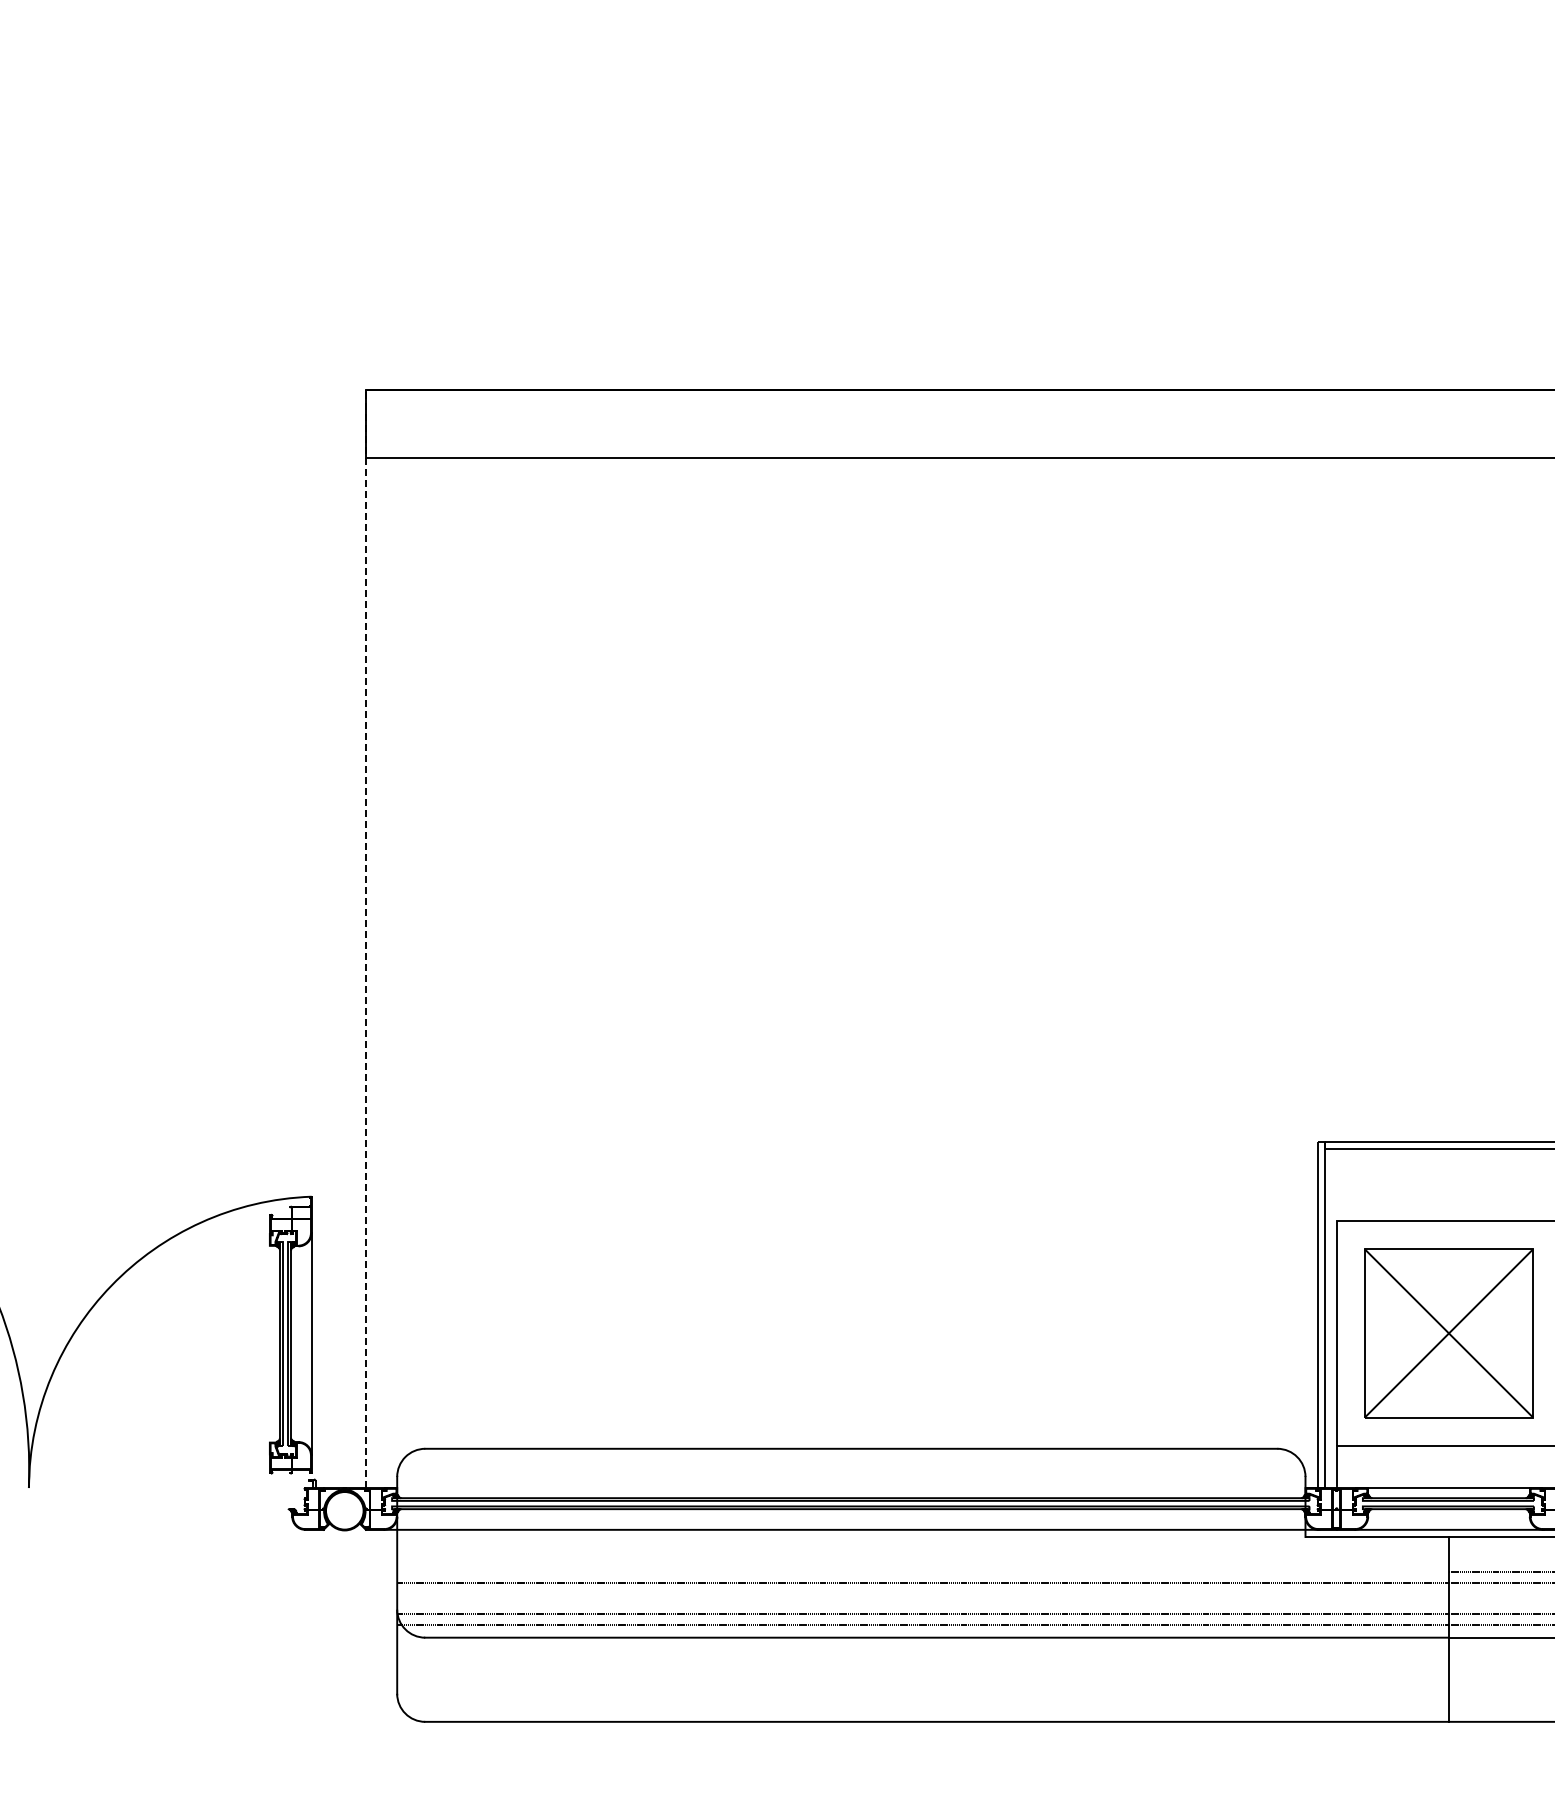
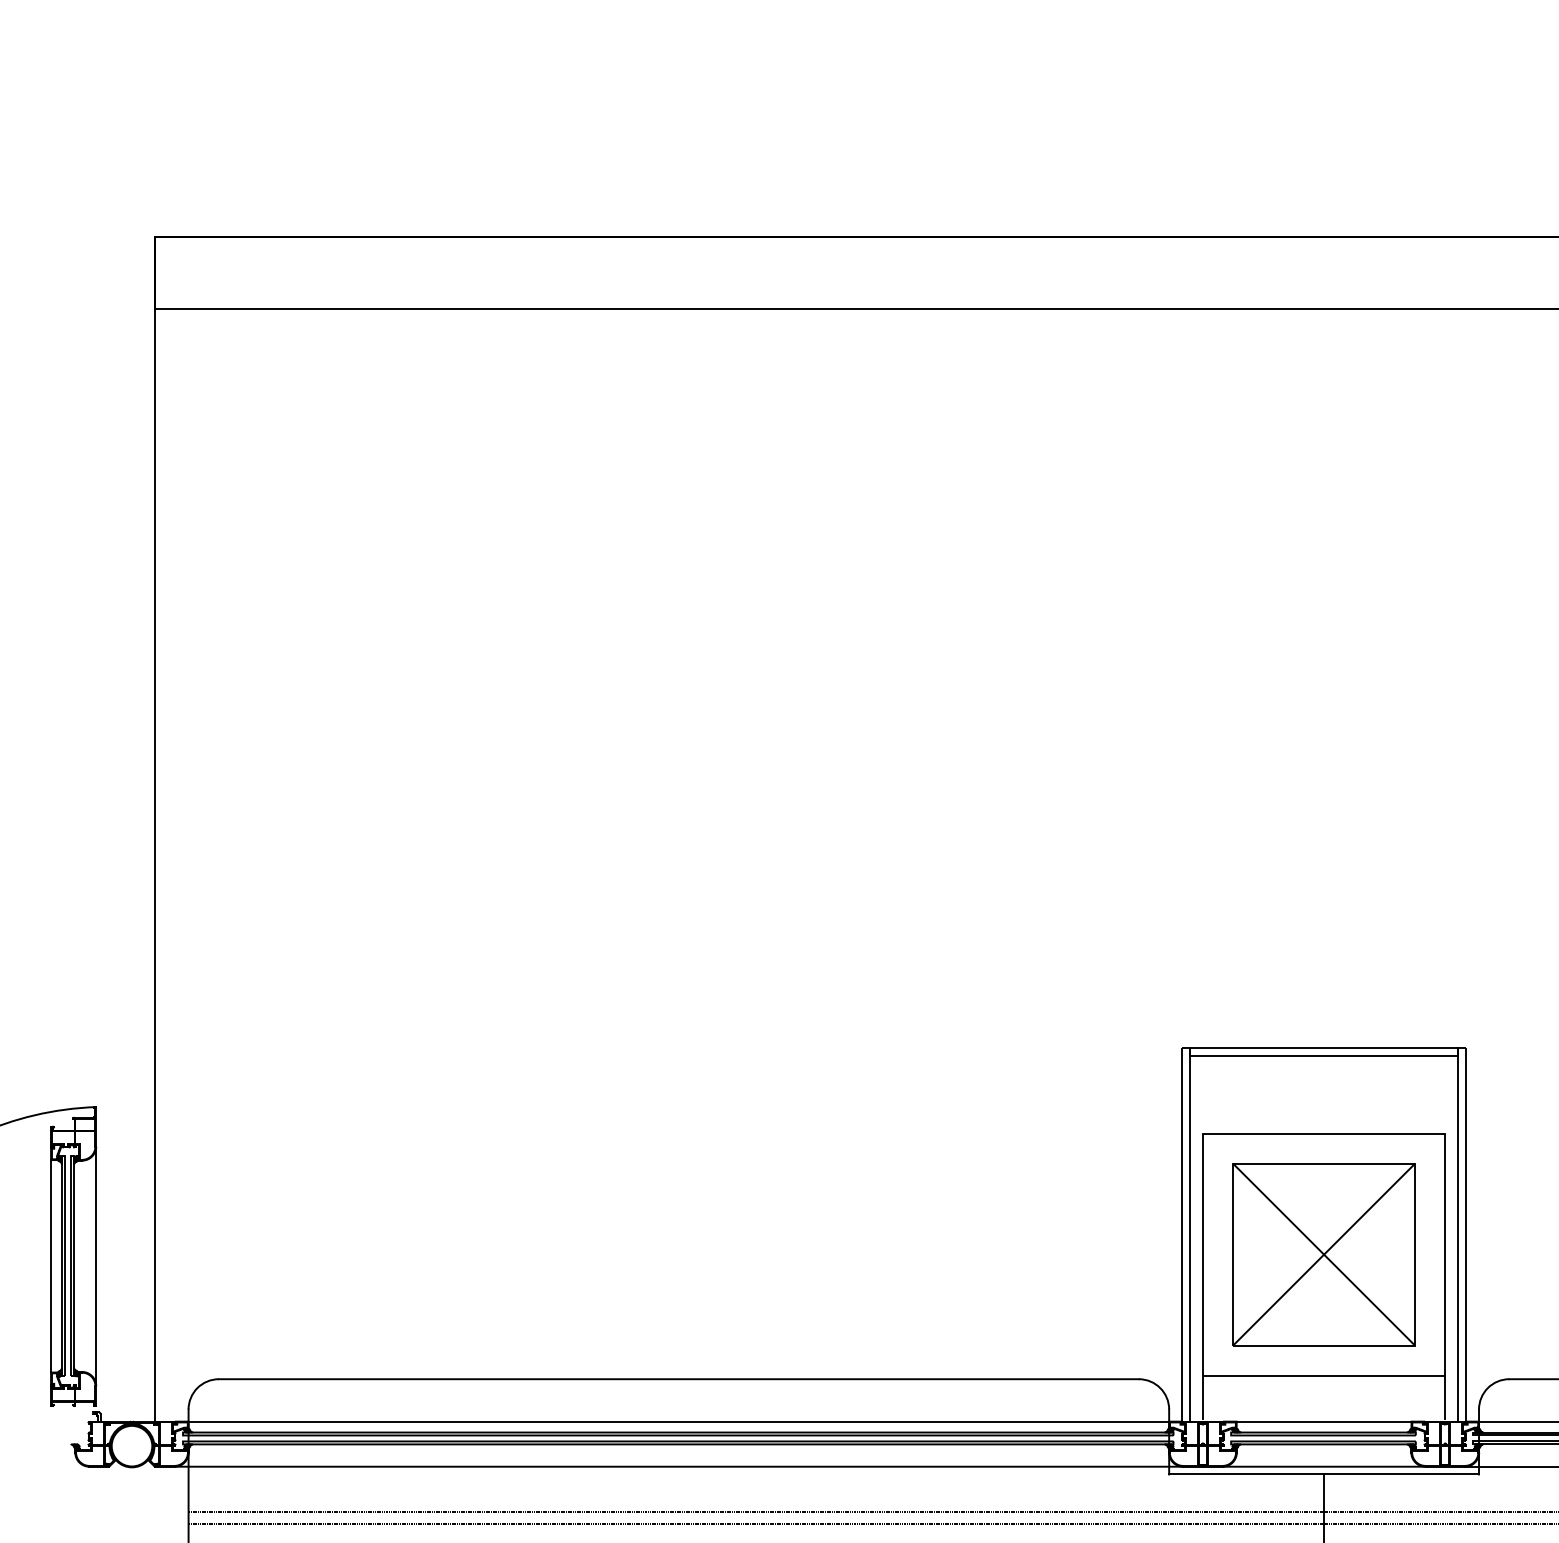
line: (365, 939) -> (154, 829), dashed -> solid
line: (269, 1343) -> (50, 1265), added
line: (851, 1488) -> (679, 1422), added
line: (922, 1571) -> (755, 1511), added

